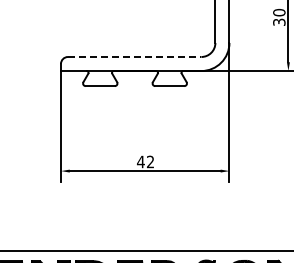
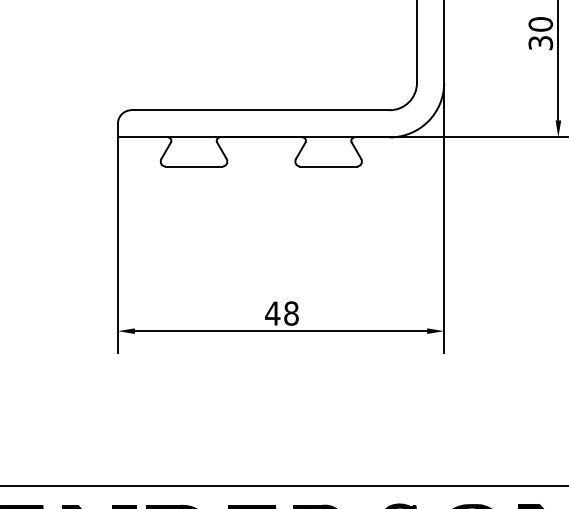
line: (134, 57) -> (260, 111), dashed -> solid
text: (150, 161) -> (291, 312), 42 -> 48

